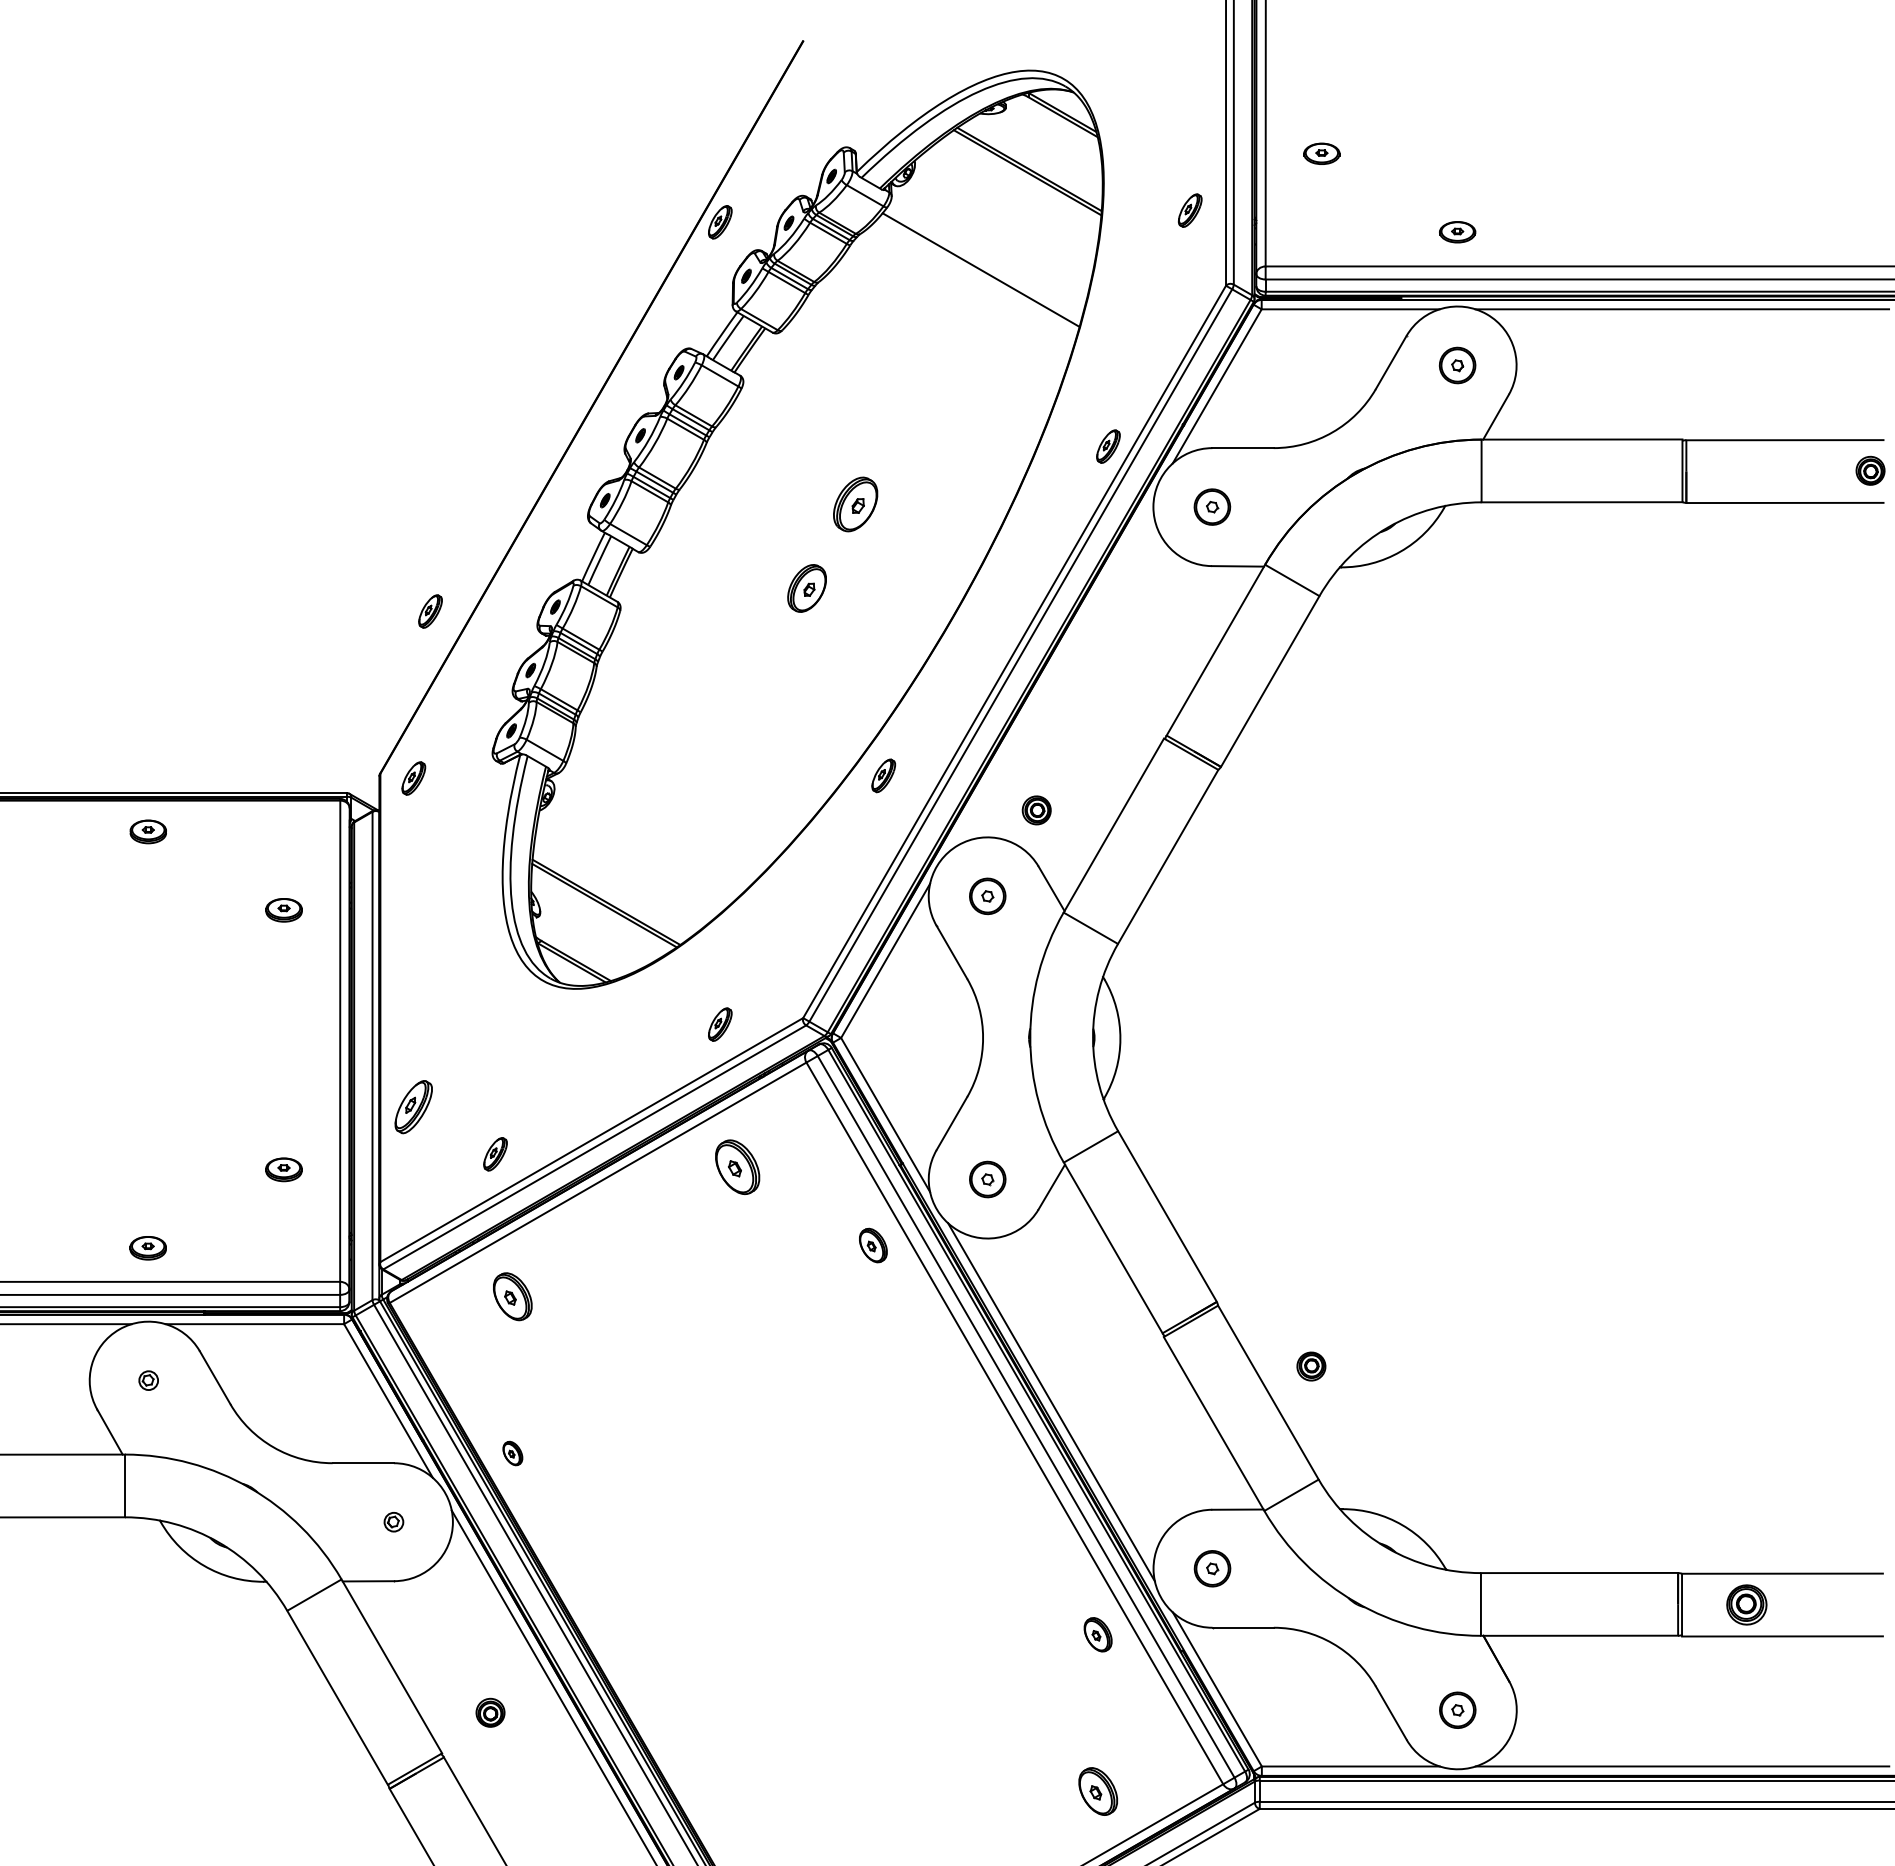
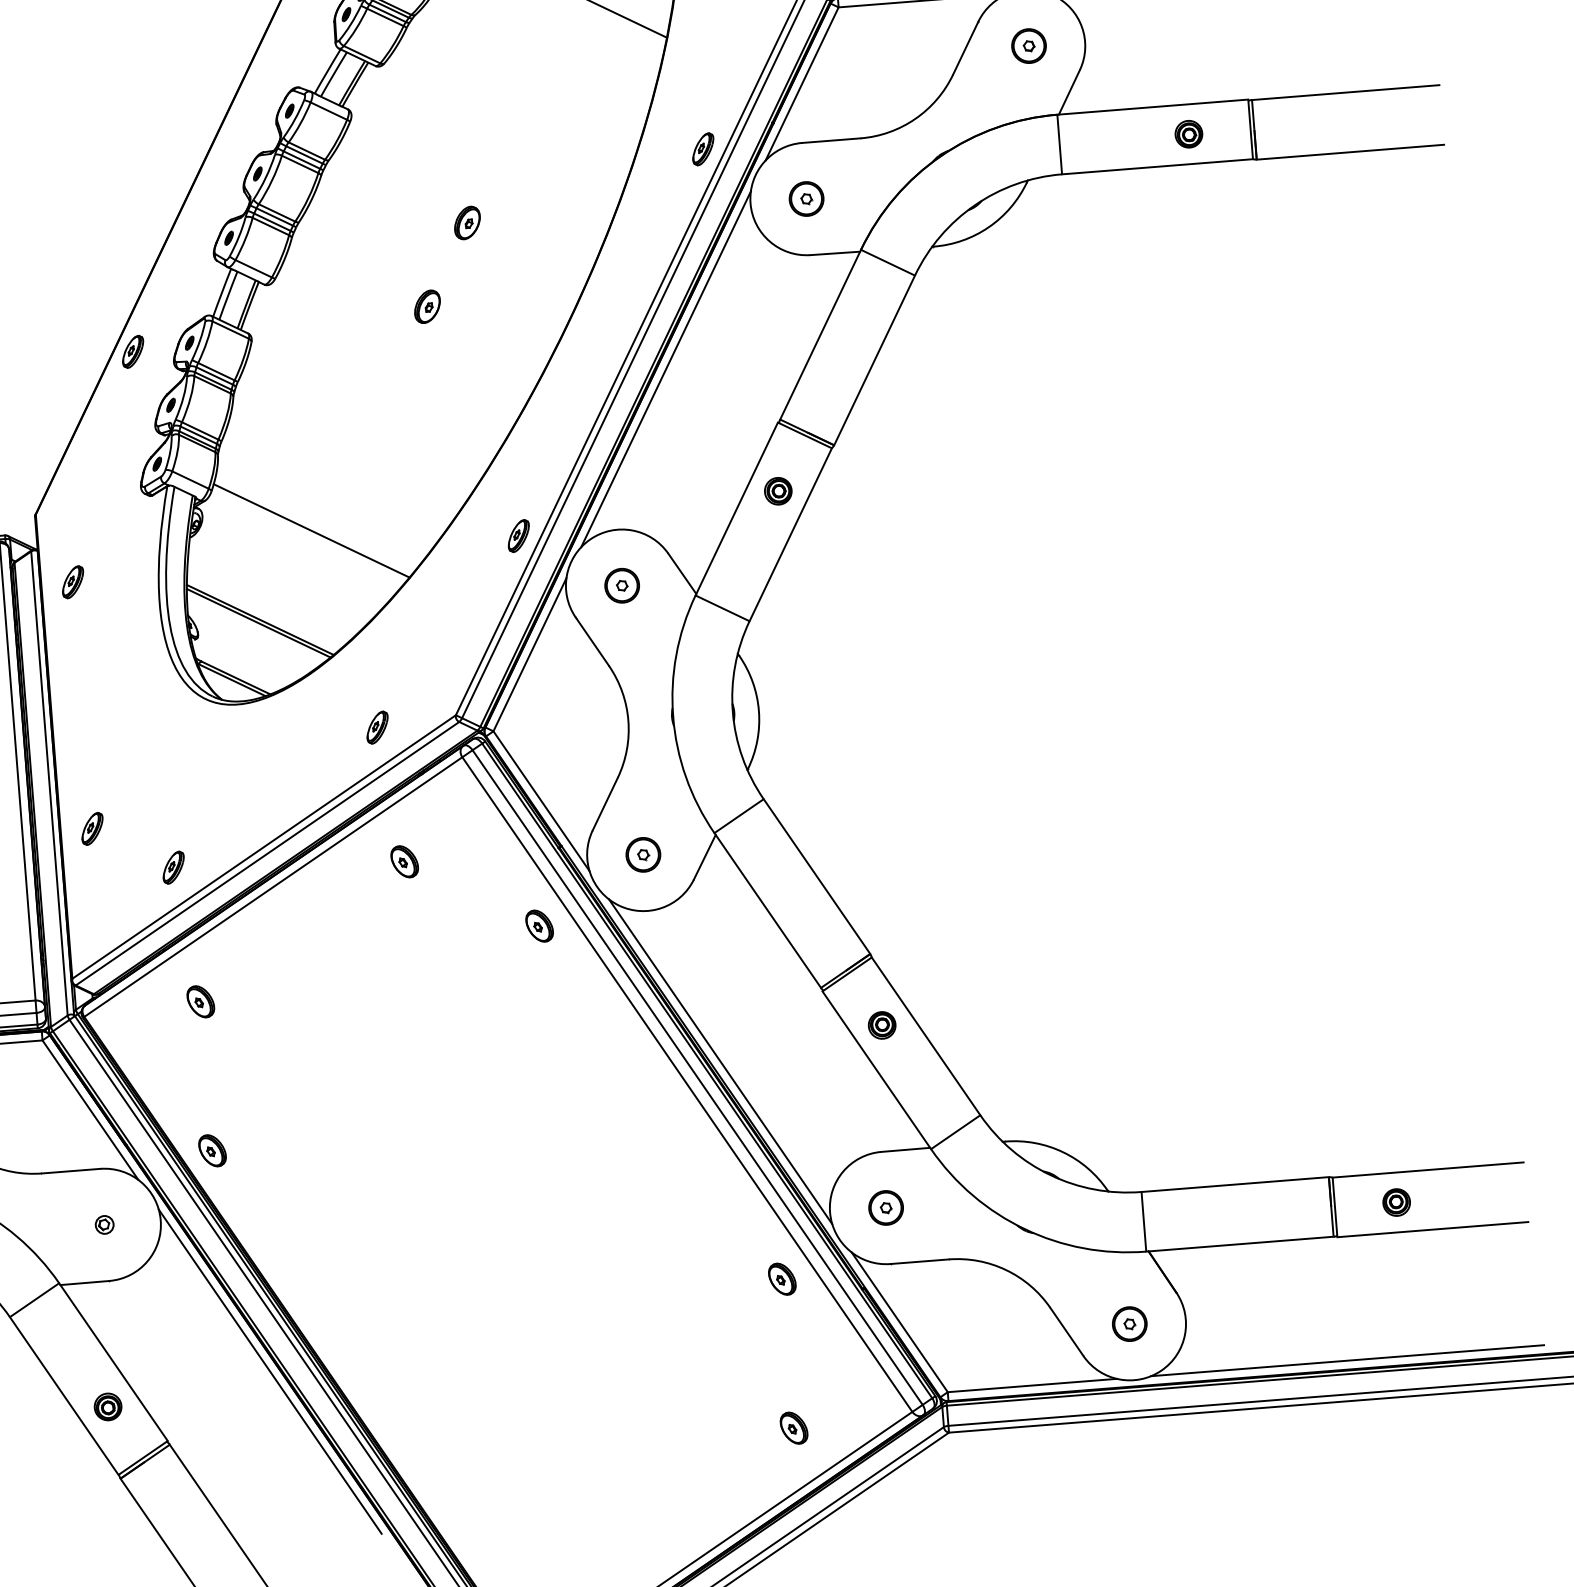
part: (1870, 470) -> (1188, 133), moved
part: (855, 503) -> (467, 222), size x0.62
part: (806, 588) -> (426, 306), size x0.71
part: (430, 611) -> (133, 351), moved
line: (1051, 673) -> (666, 369), added
part: (883, 775) -> (518, 535), moved
part: (413, 778) -> (72, 582), moved
part: (1036, 810) -> (778, 491), moved
line: (667, 813) -> (311, 530), added
part: (413, 1106) -> (92, 828), size x0.62
part: (737, 1166) -> (404, 861), size x0.62
part: (512, 1296) -> (200, 1001), size x0.71
part: (1311, 1366) -> (882, 1025), moved
part: (512, 1453) -> (212, 1150), size x1.43
part: (1746, 1605) -> (1396, 1202), size x0.71
part: (490, 1712) -> (108, 1406), moved
part: (1097, 1791) -> (793, 1428), size x0.71

